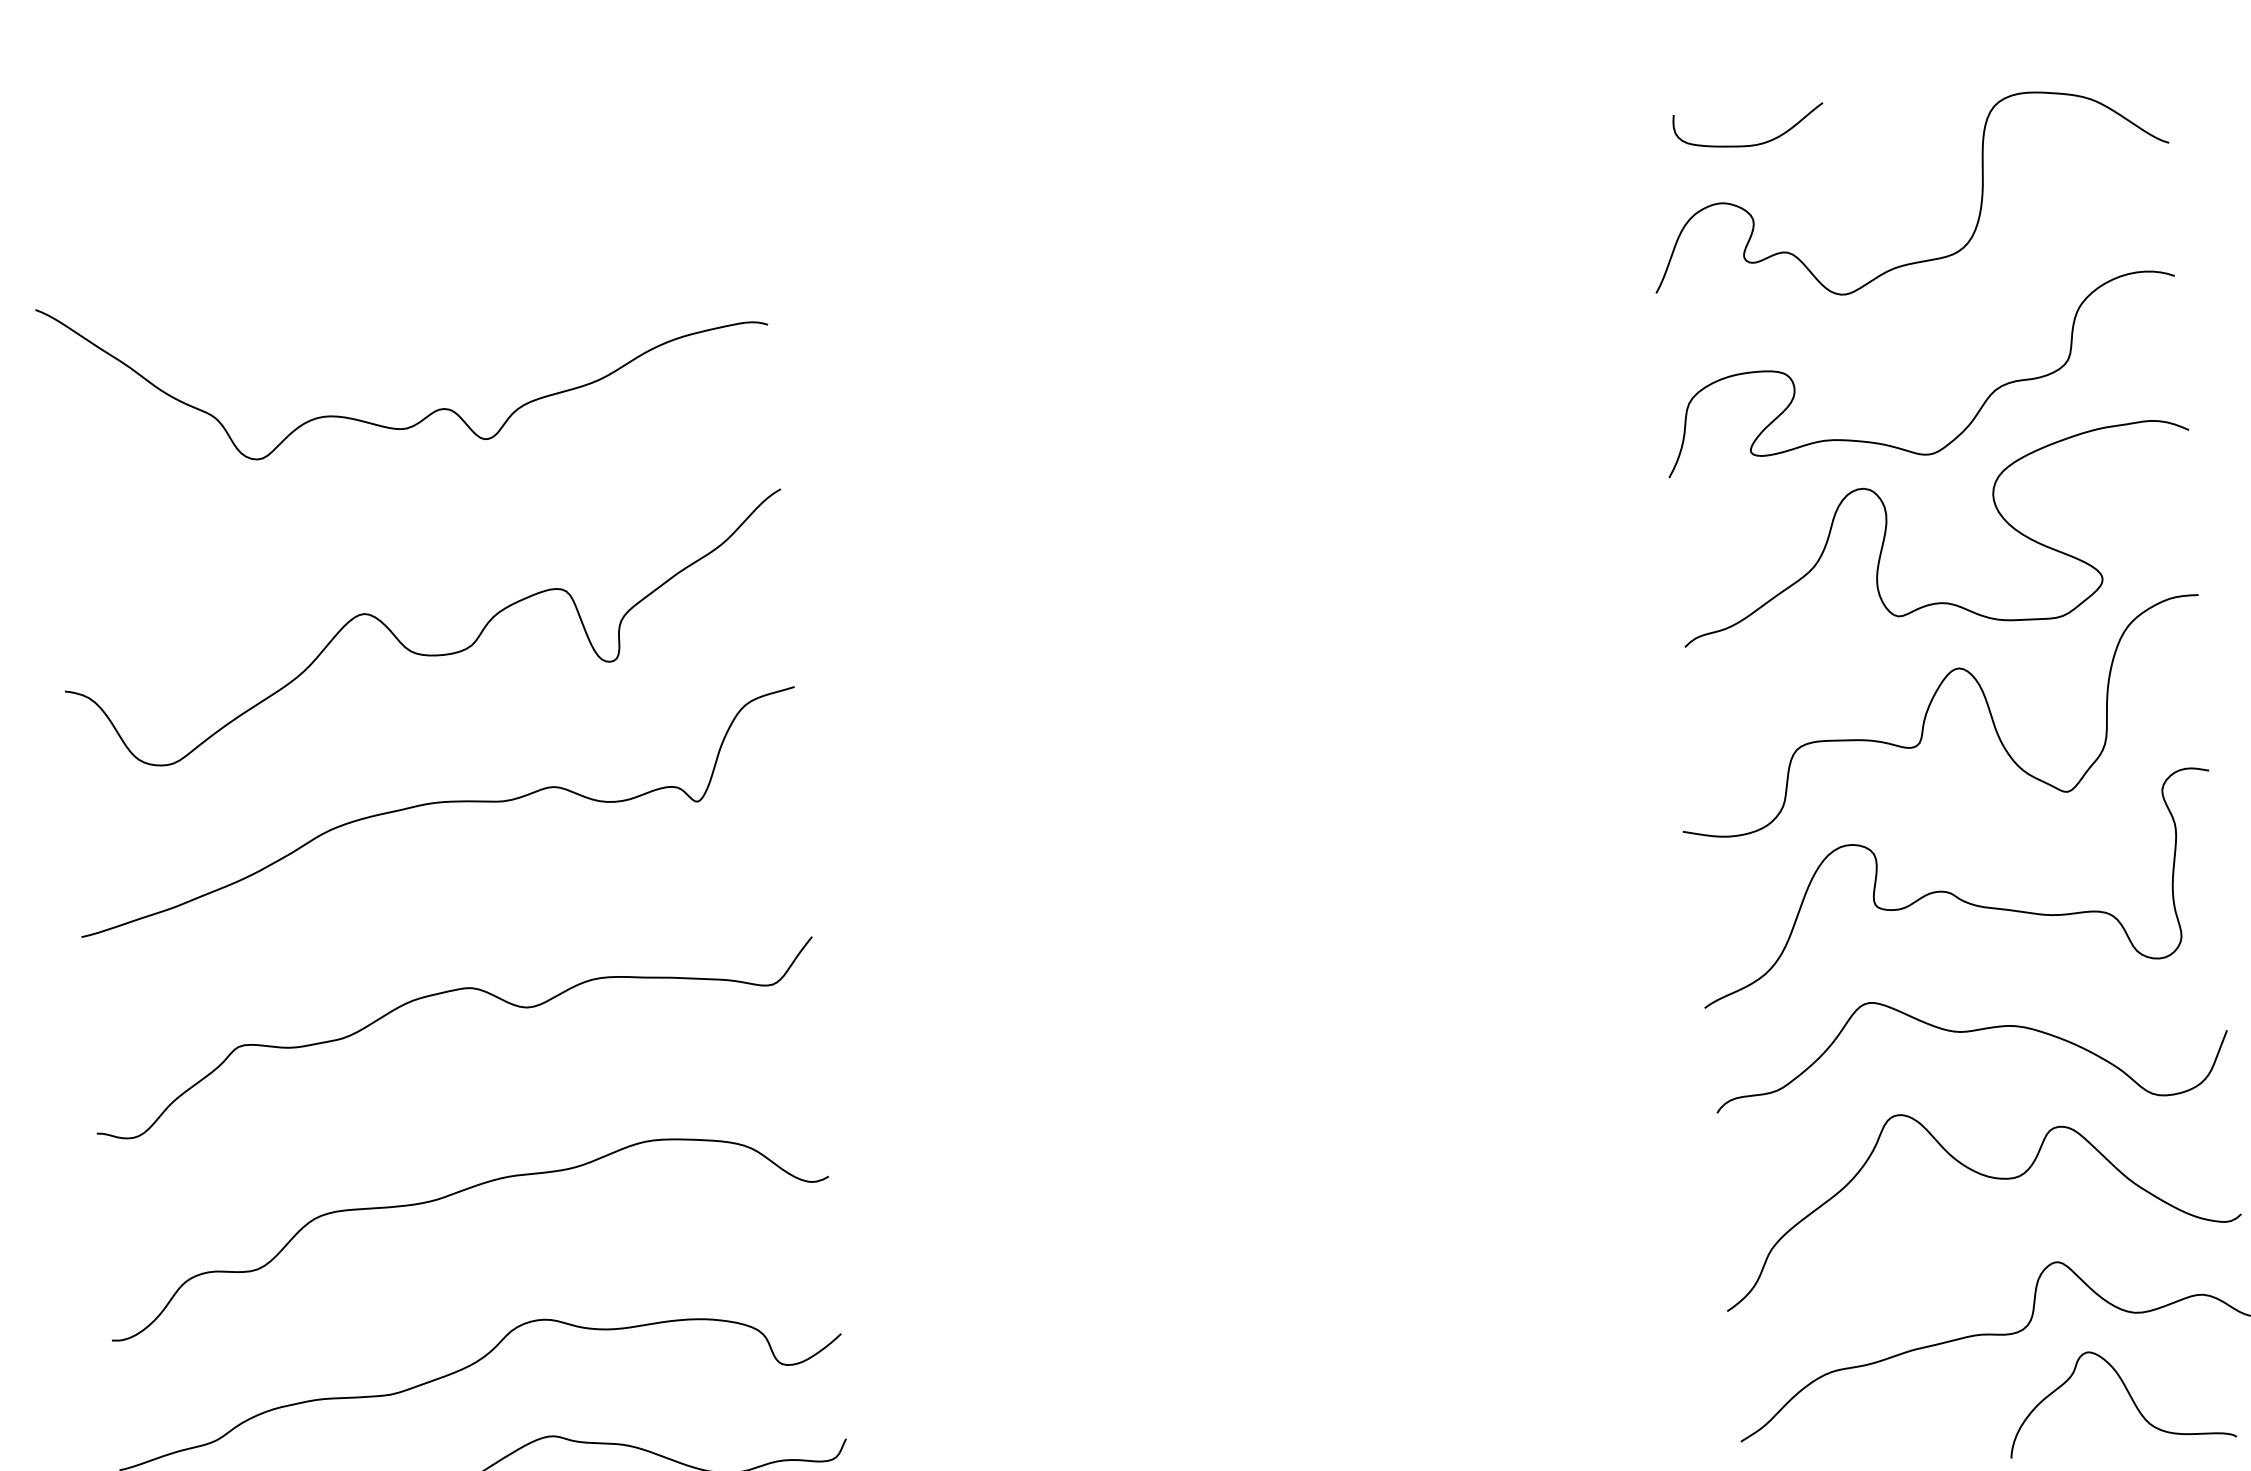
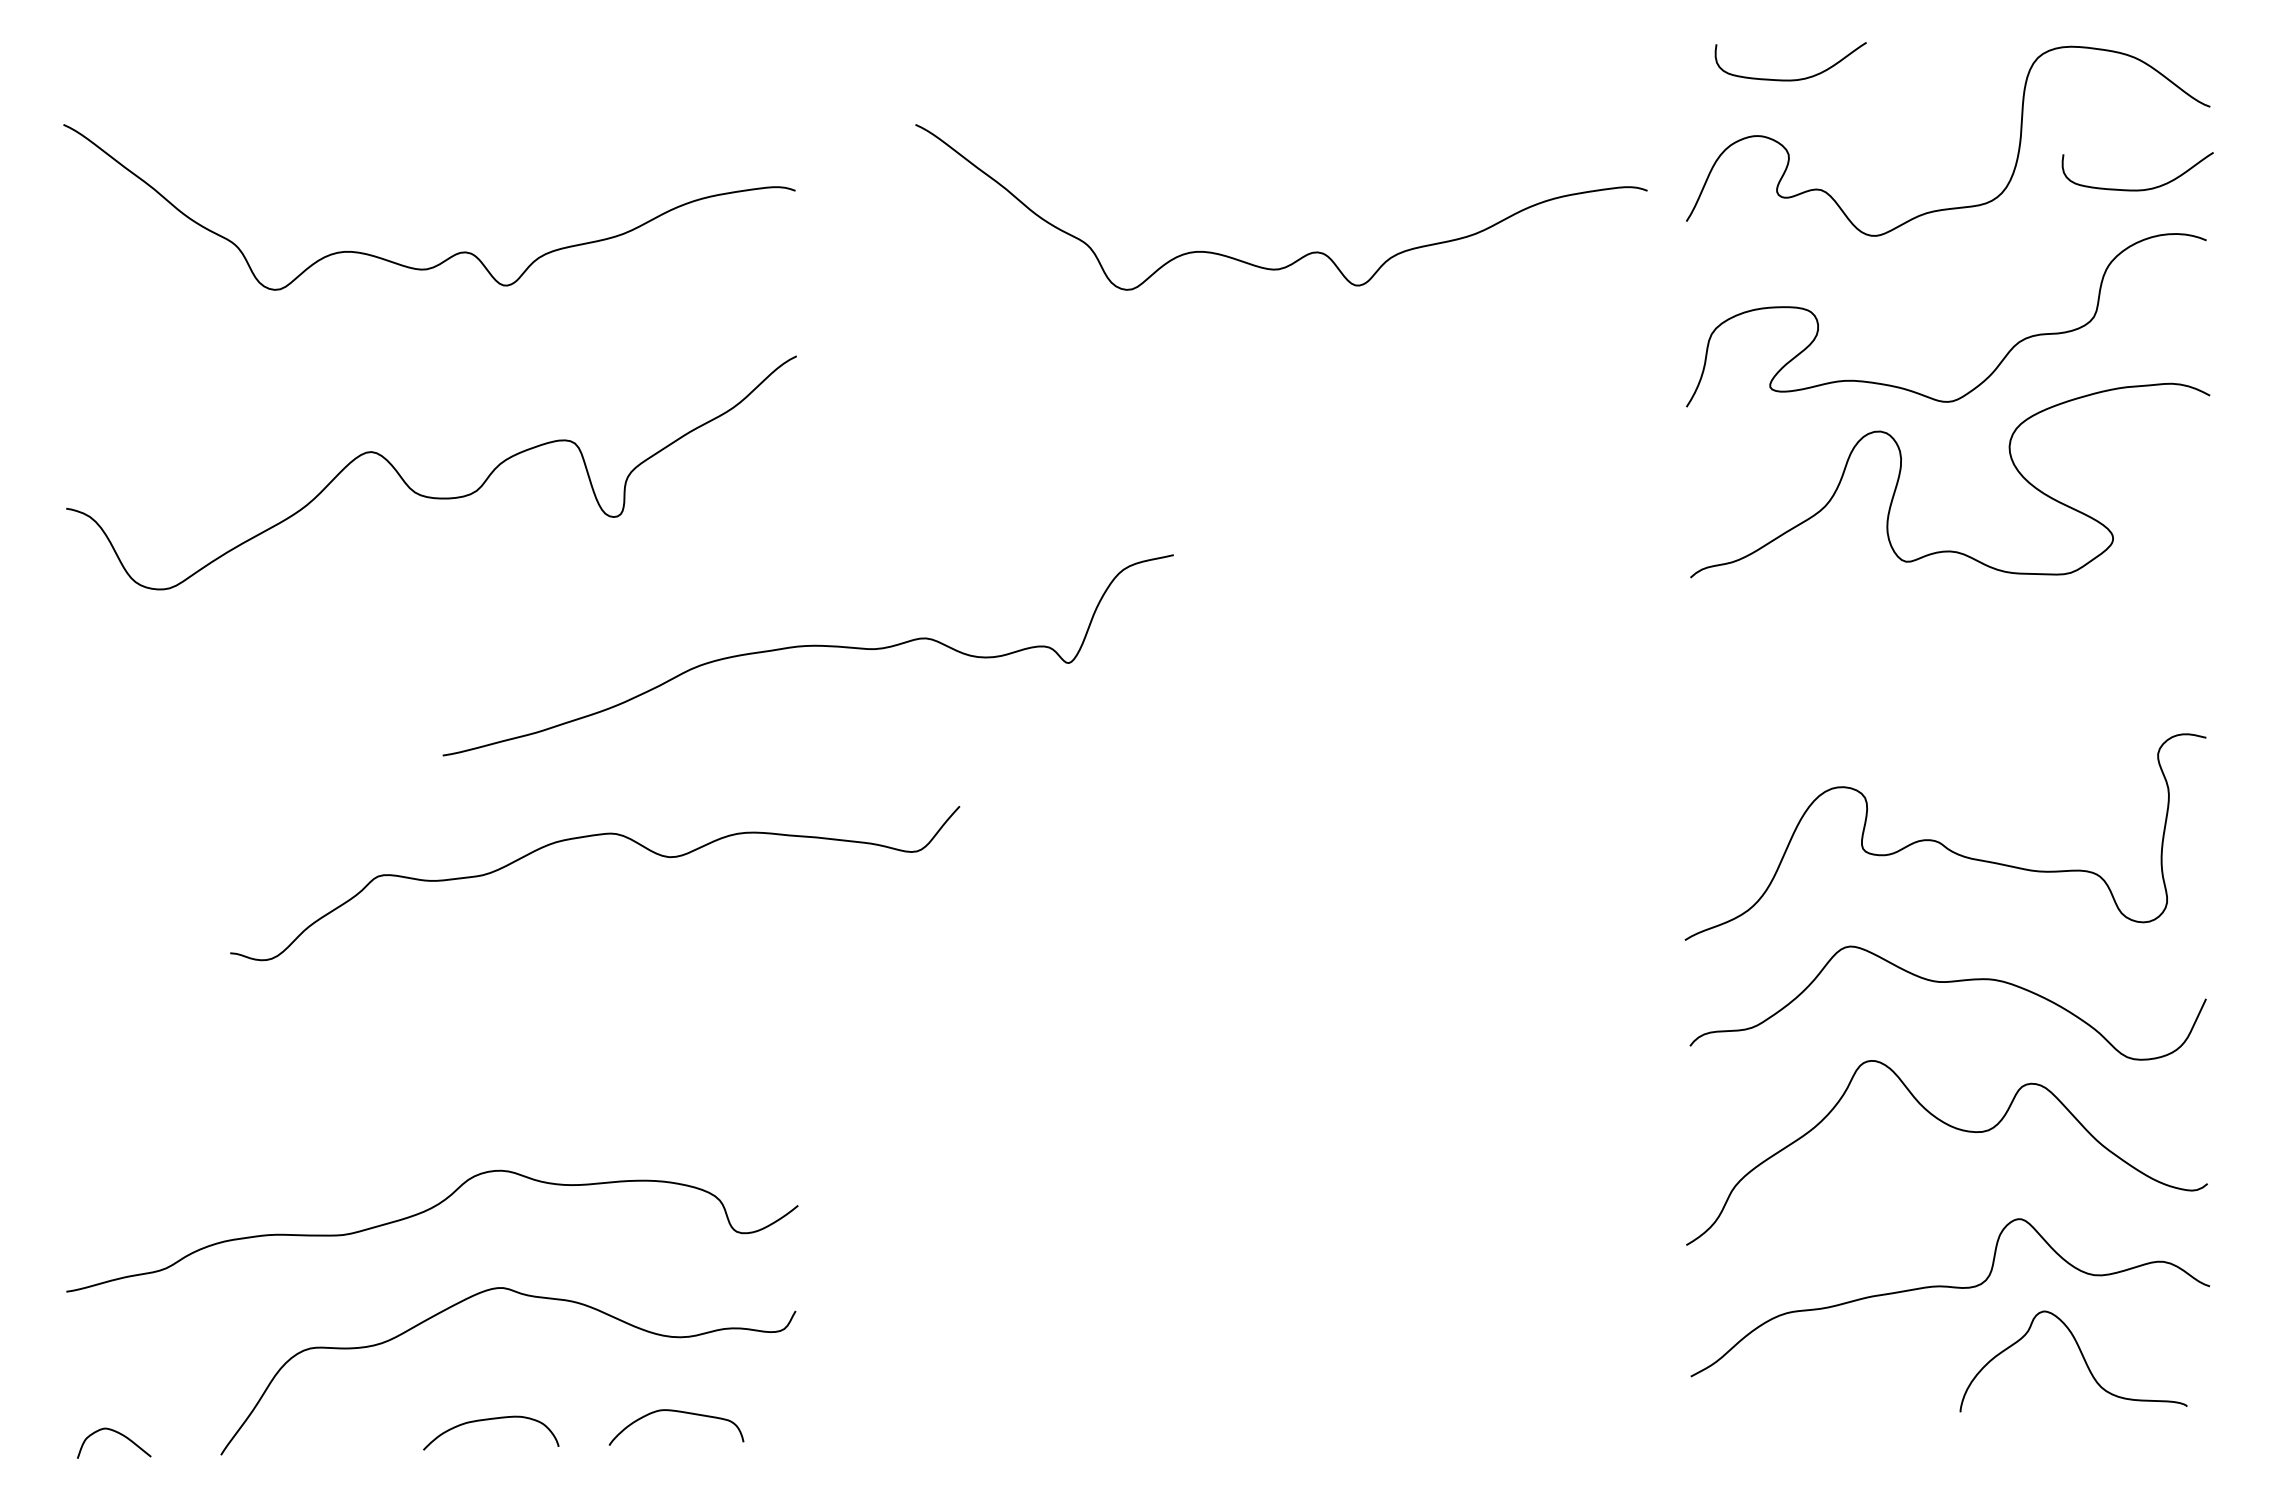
curve: (2102, 230) -> (2137, 189), added
curve: (1279, 352) -> (1305, 254), added
curve: (1927, 714) -> (1928, 661), removed
curve: (432, 804) -> (803, 647), moved
curve: (444, 993) -> (587, 837), moved
curve: (451, 1196) -> (417, 1040), removed

